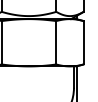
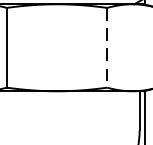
line: (56, 42) -> (107, 47), solid -> dashed

